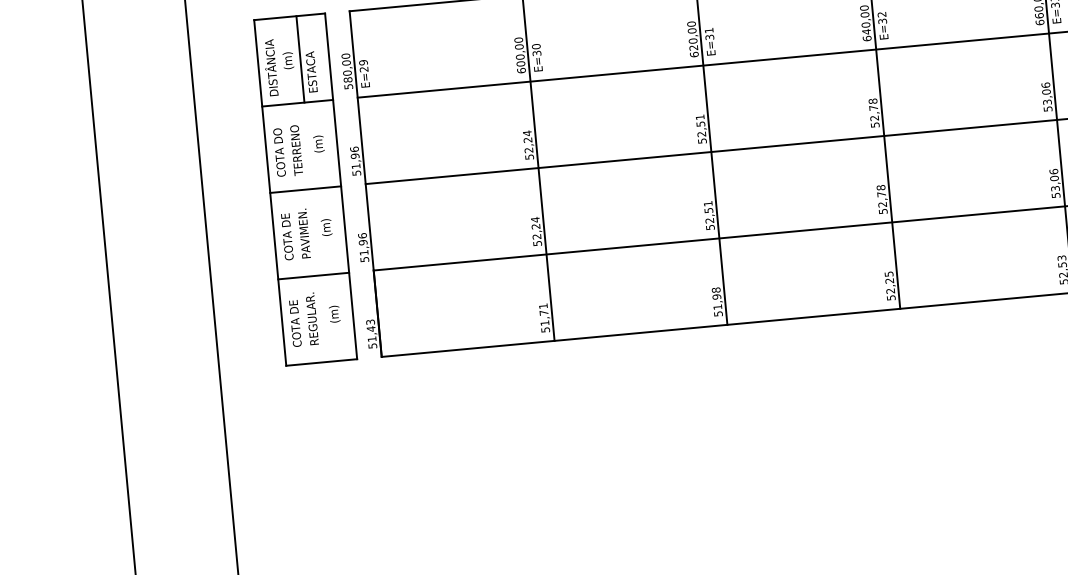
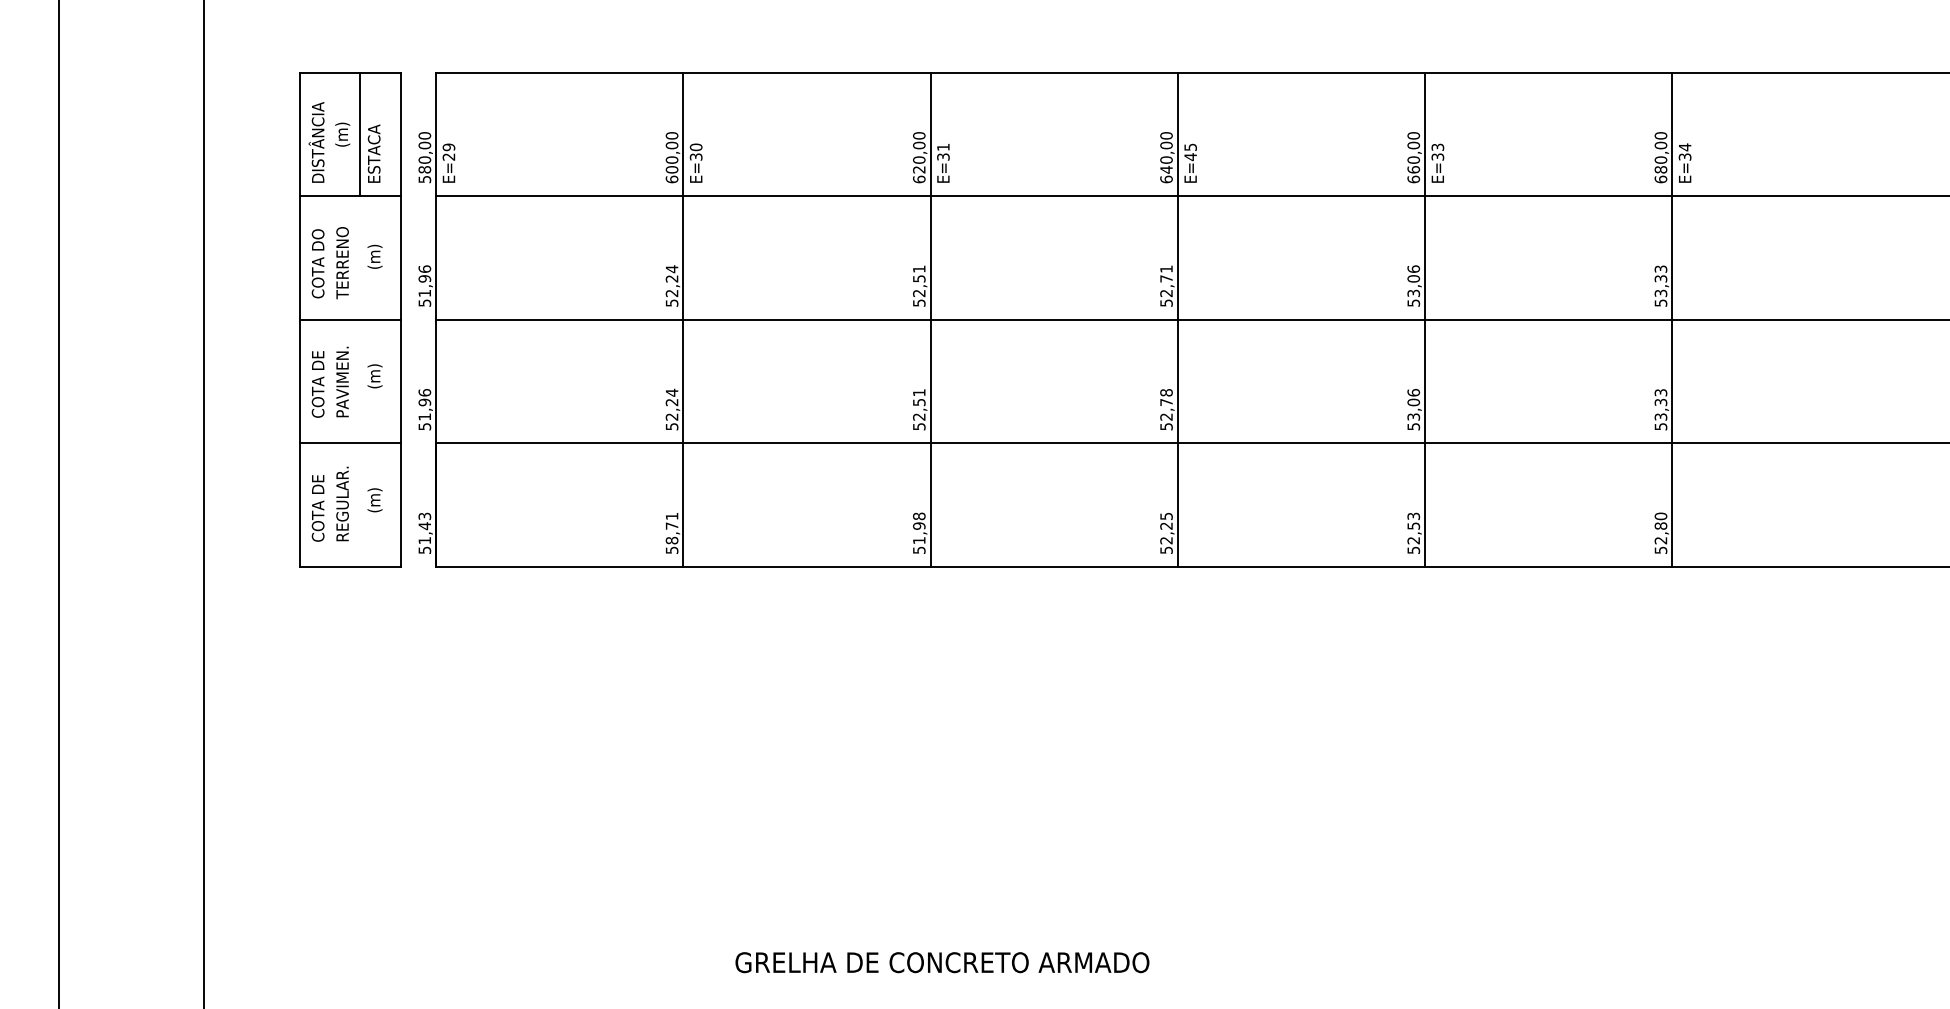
text: (882, 18) -> (1190, 152), E=32 -> E=45
text: (872, 100) -> (1166, 268), 52,78 -> 52,71
text: (544, 323) -> (671, 540), 51,71 -> 58,71

